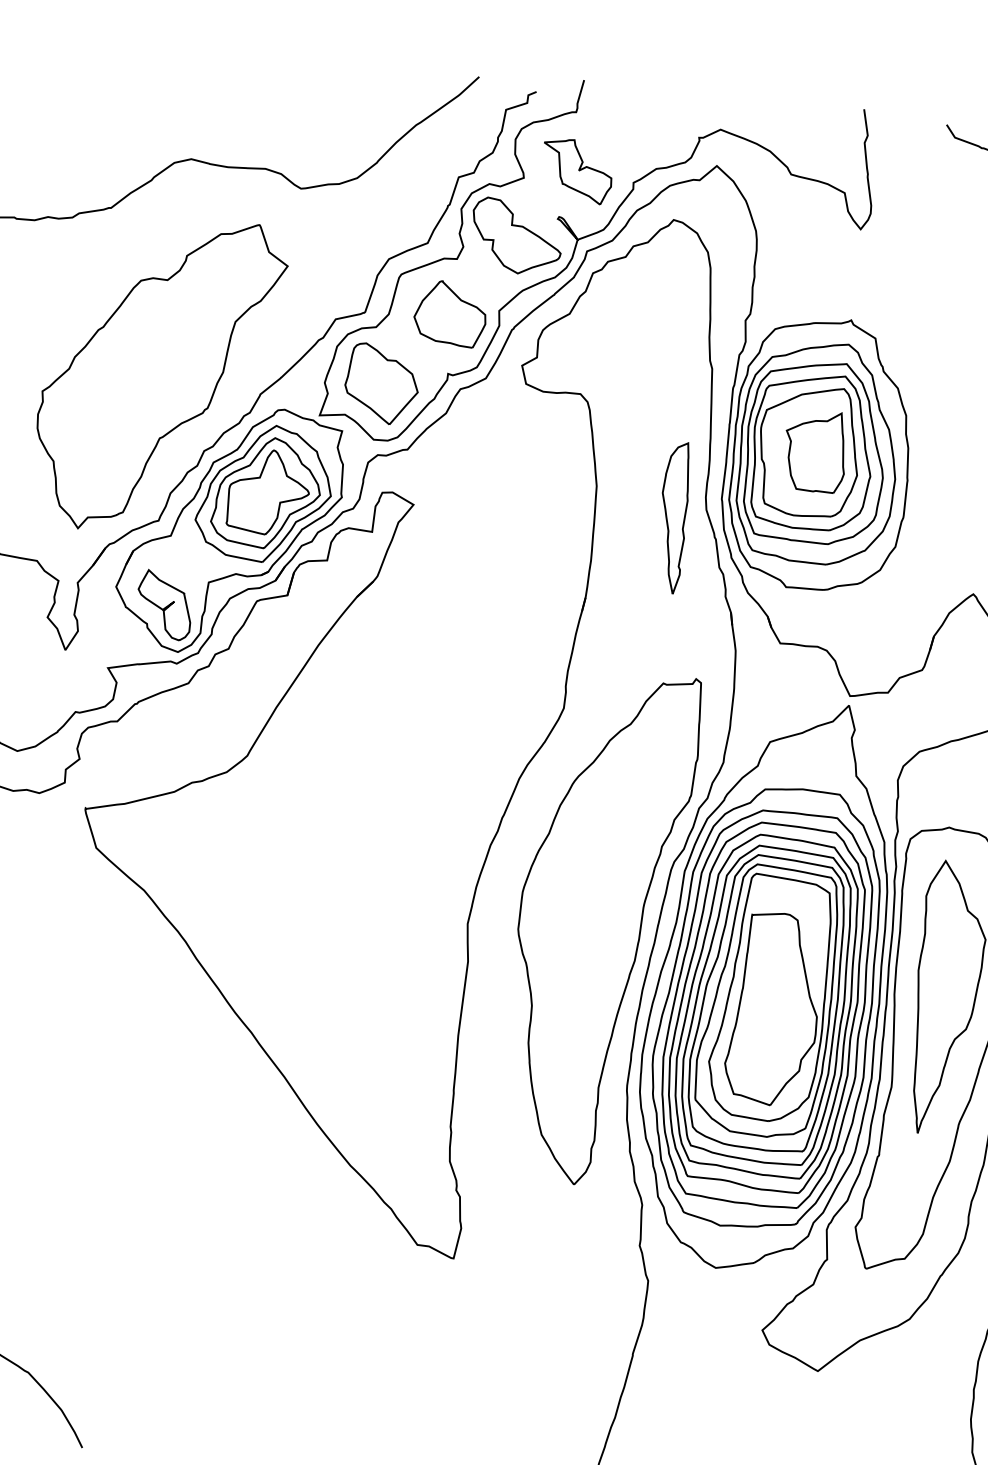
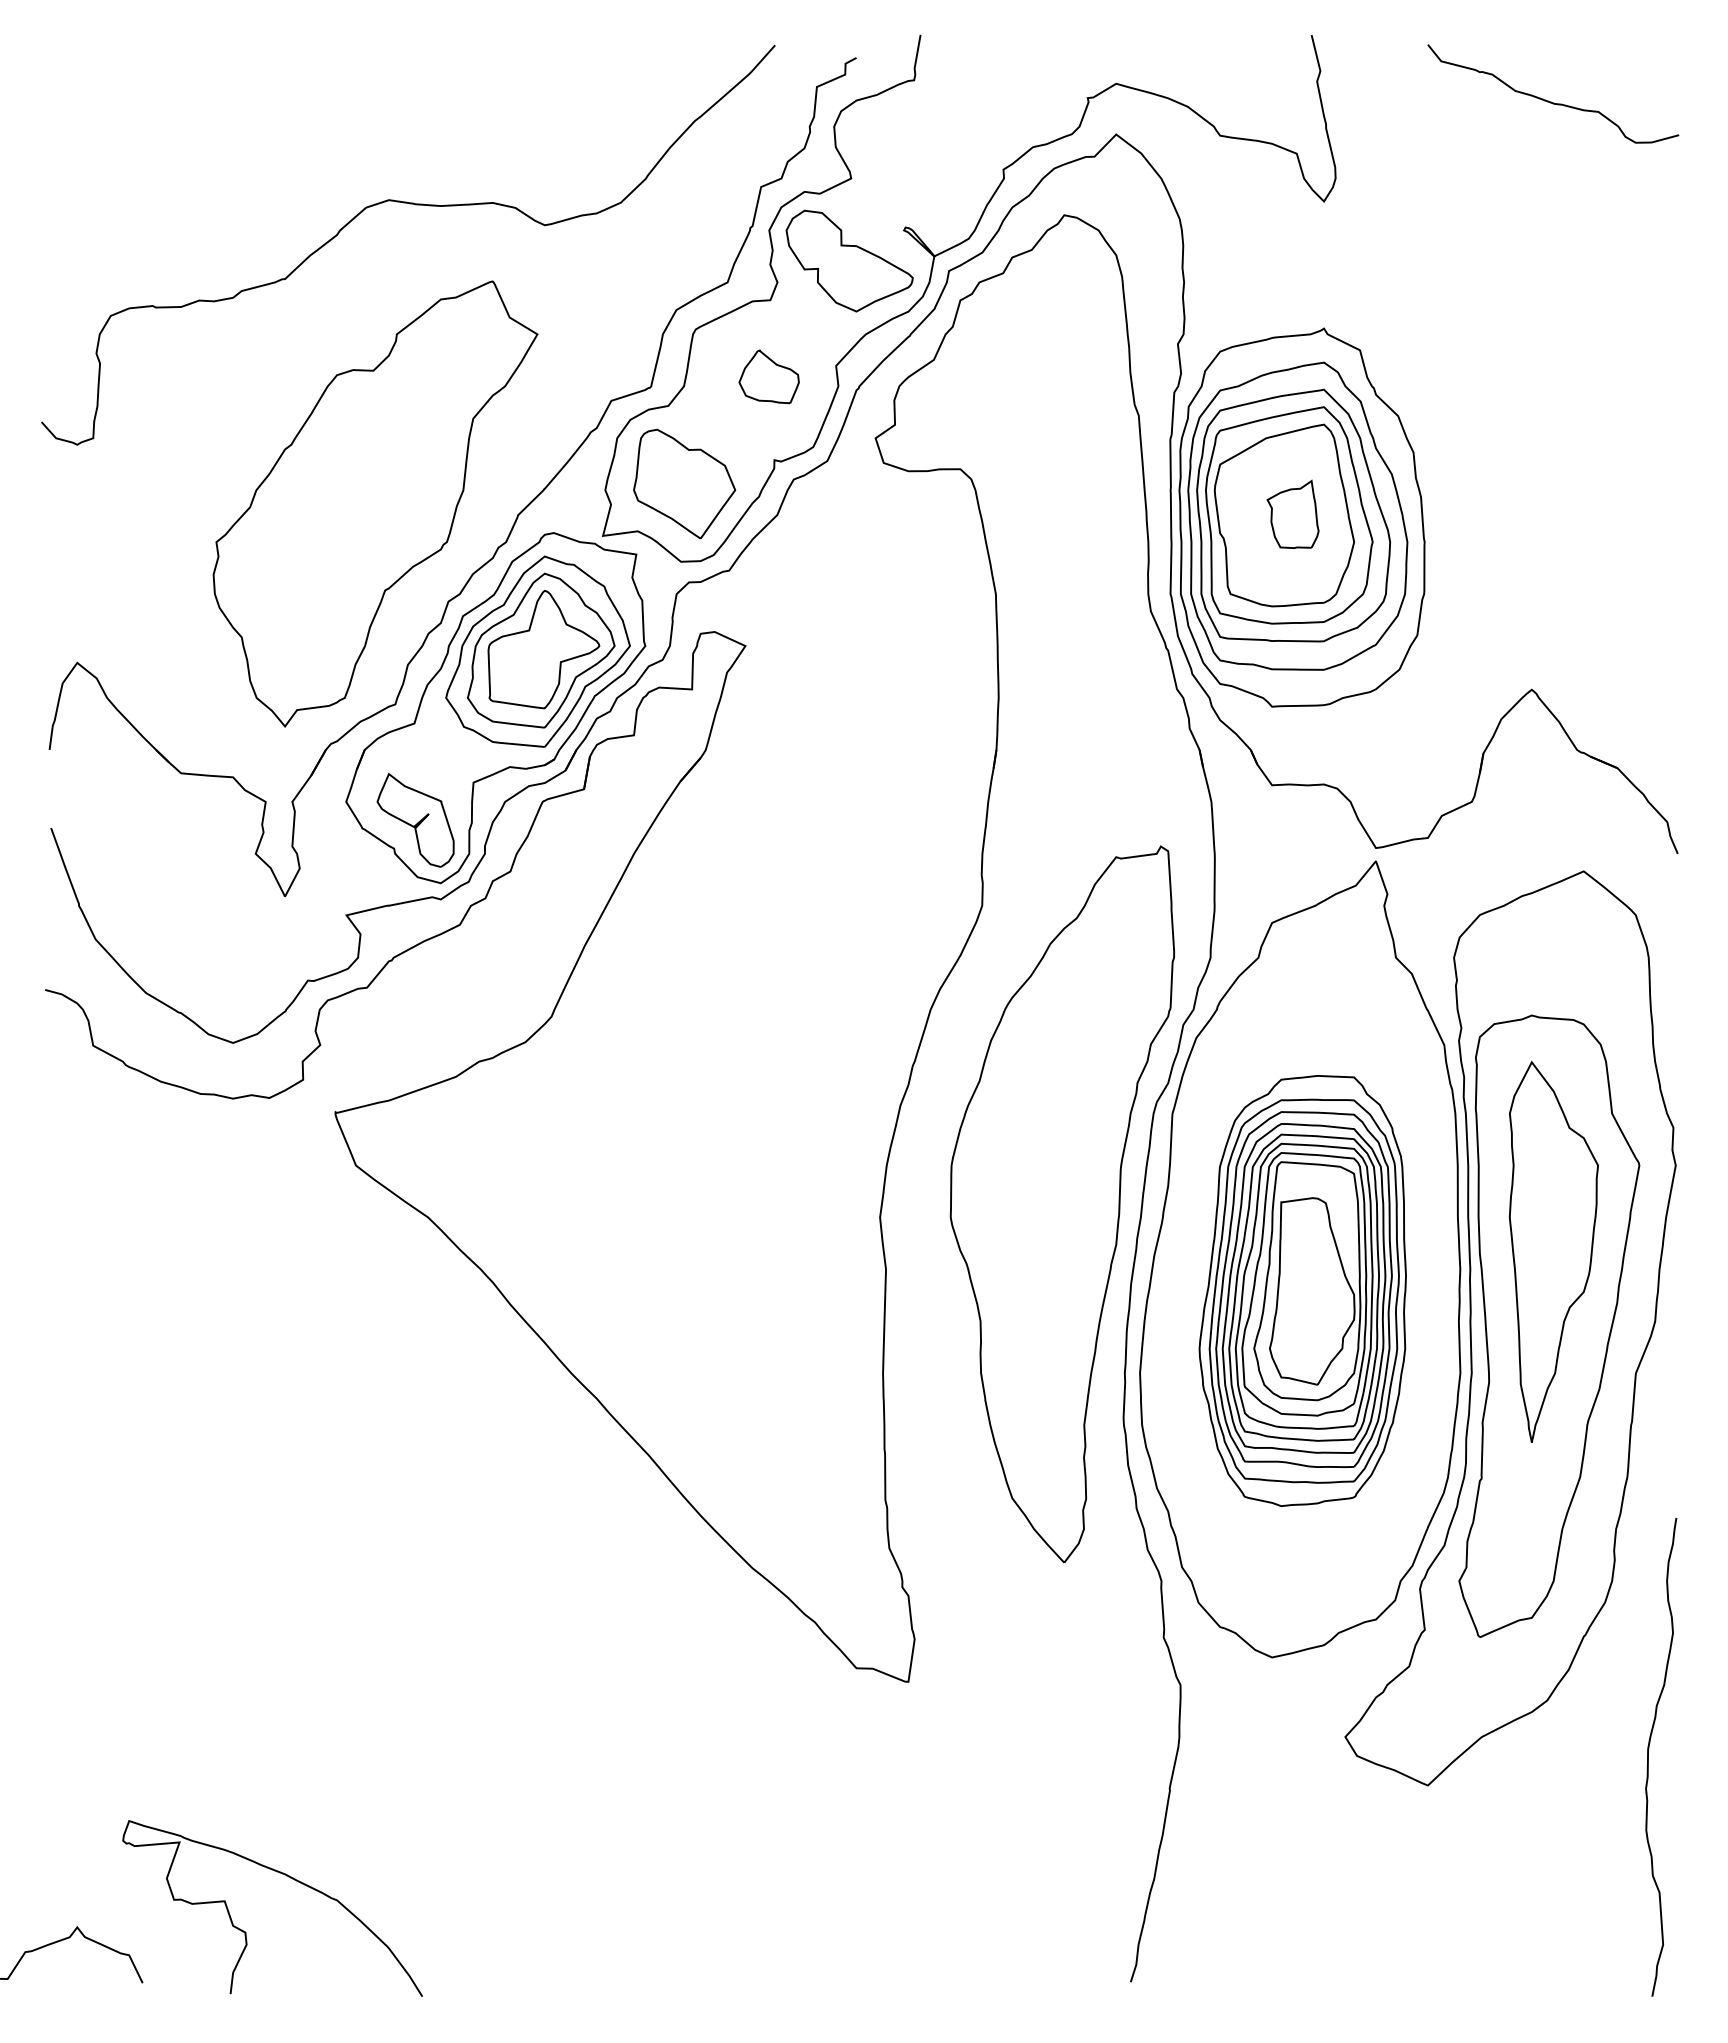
part: (576, 171) -> (923, 161), removed
part: (450, 313) -> (768, 376), size x0.6
part: (814, 451) -> (1292, 514), size x0.6
part: (672, 517) -> (1105, 626), removed
part: (764, 1007) -> (1302, 1290), size x0.7

